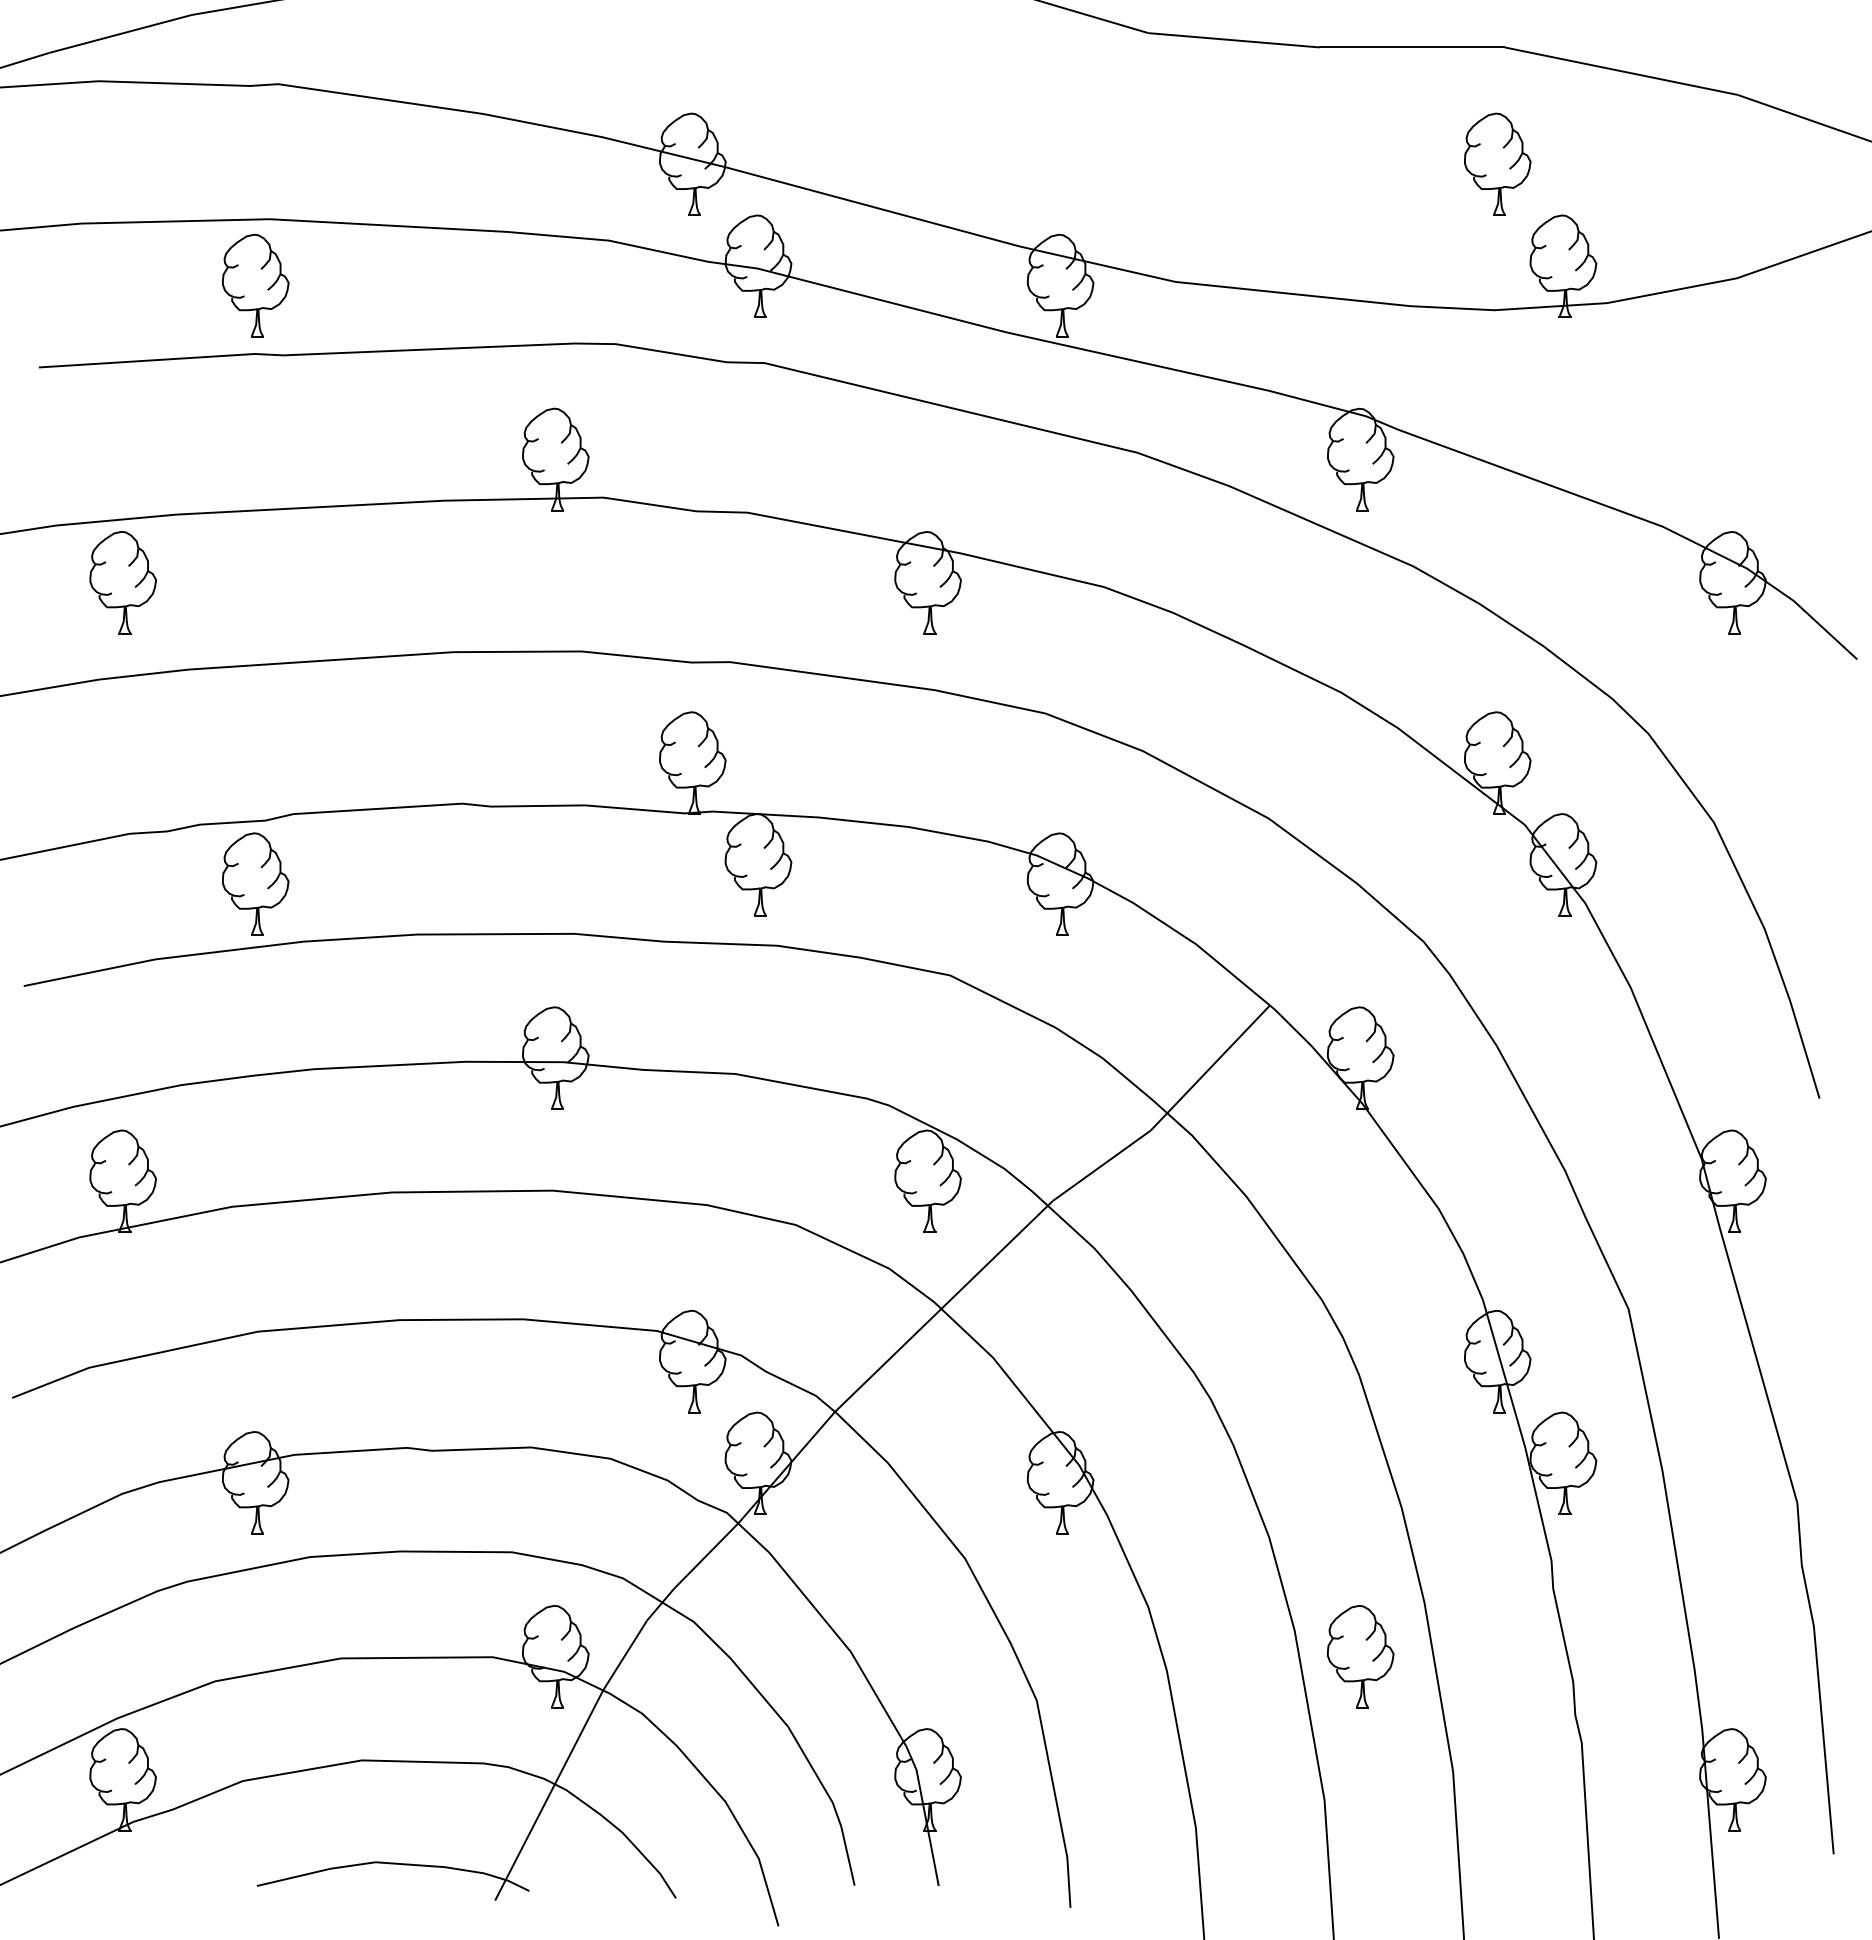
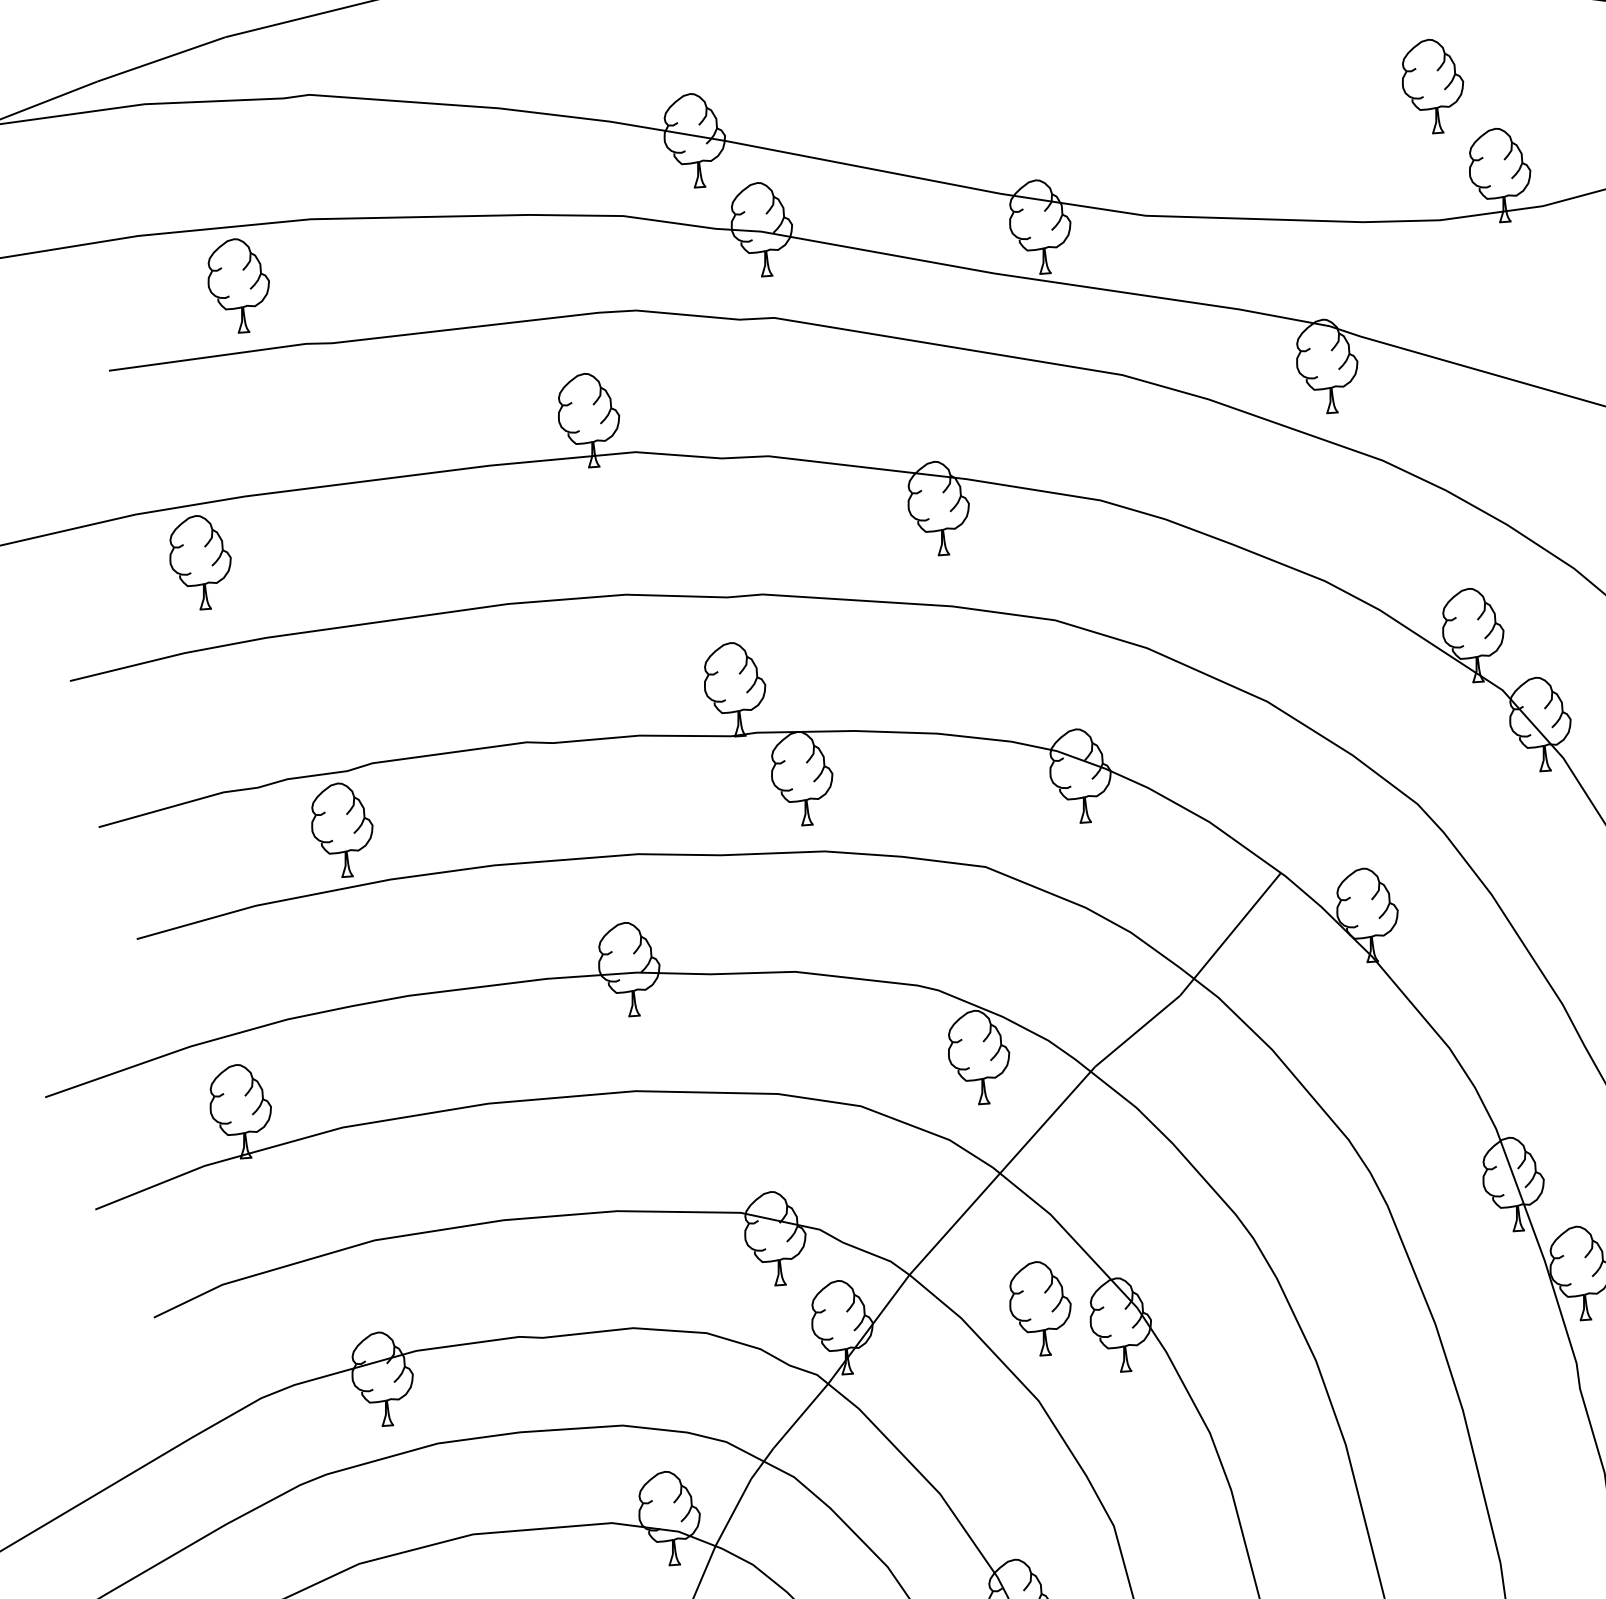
part: (255, 285) -> (238, 285), moved
part: (1360, 1656) -> (1040, 1308), moved

